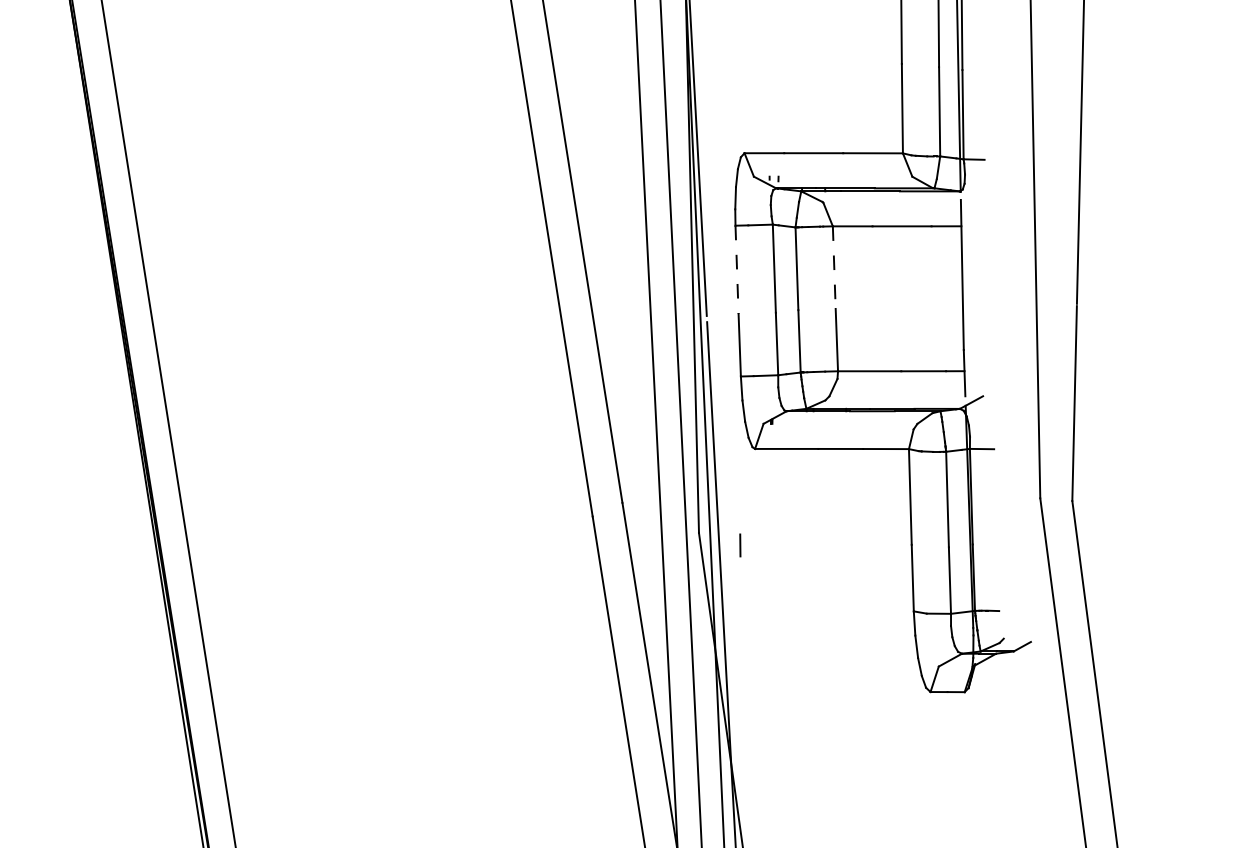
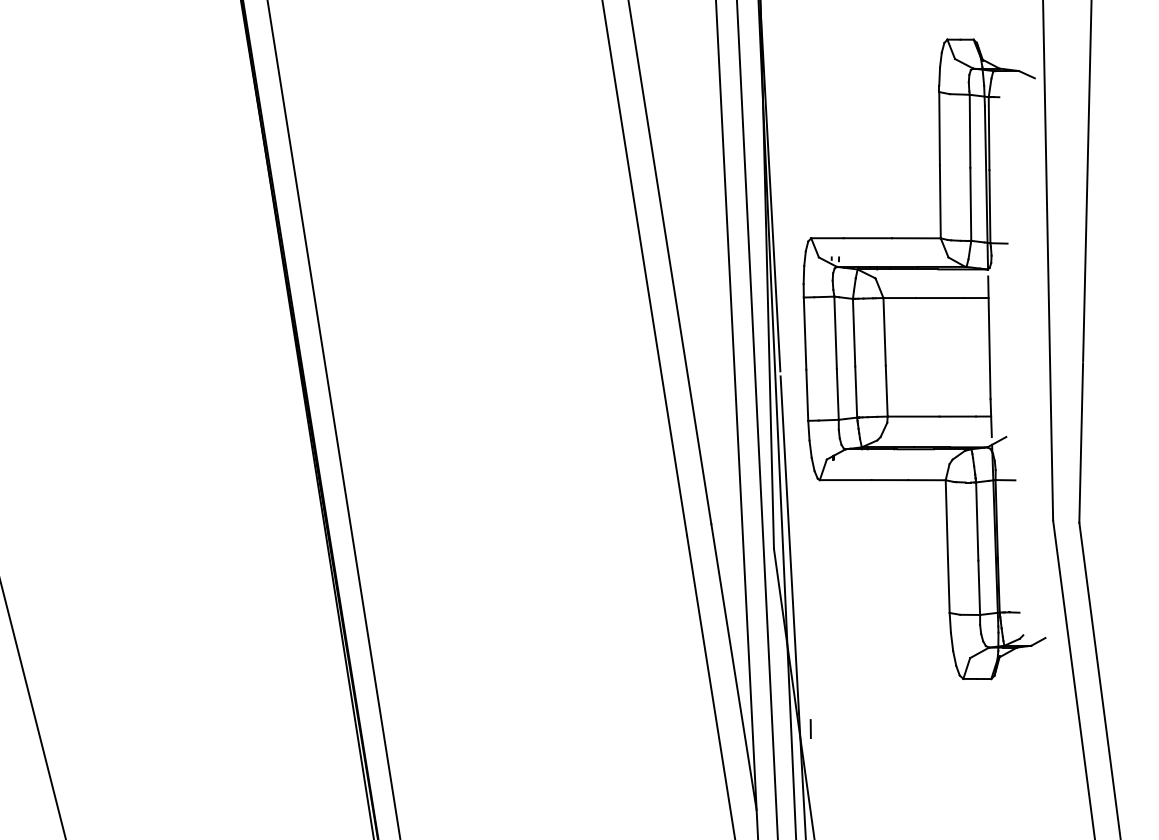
line: (834, 267) -> (884, 331), dashed -> solid
line: (737, 270) -> (805, 334), dashed -> solid
line: (739, 544) -> (810, 728), moved

